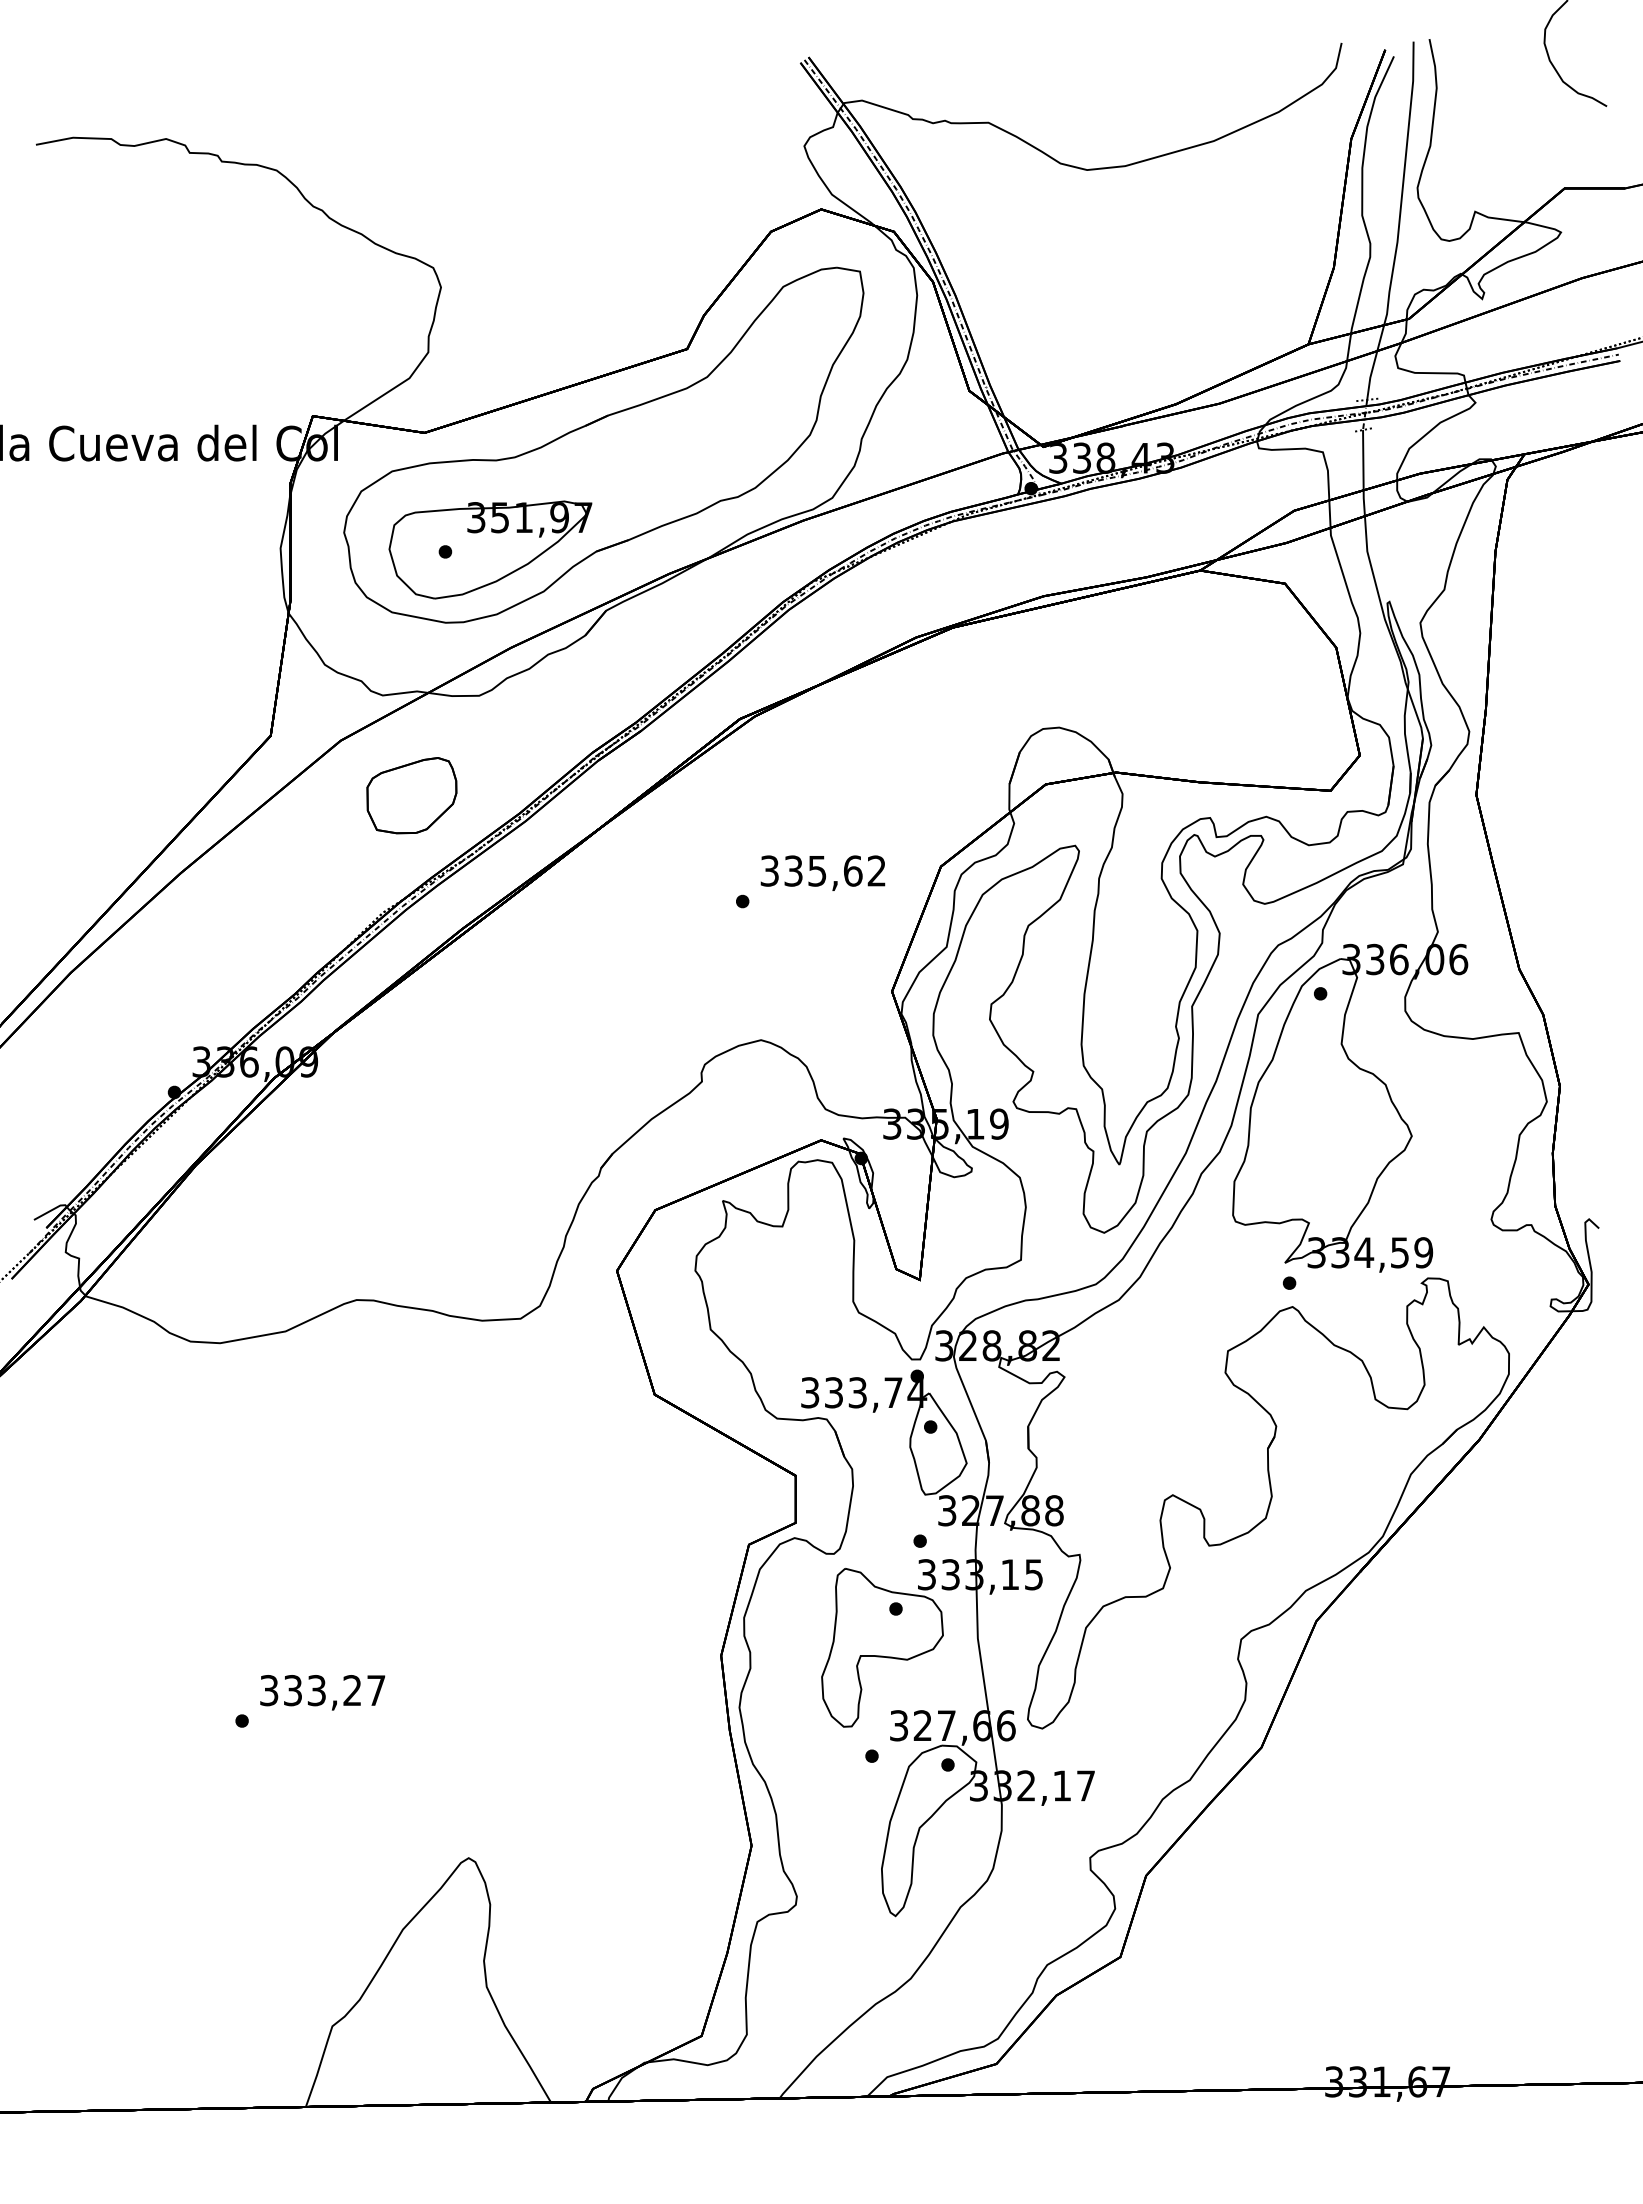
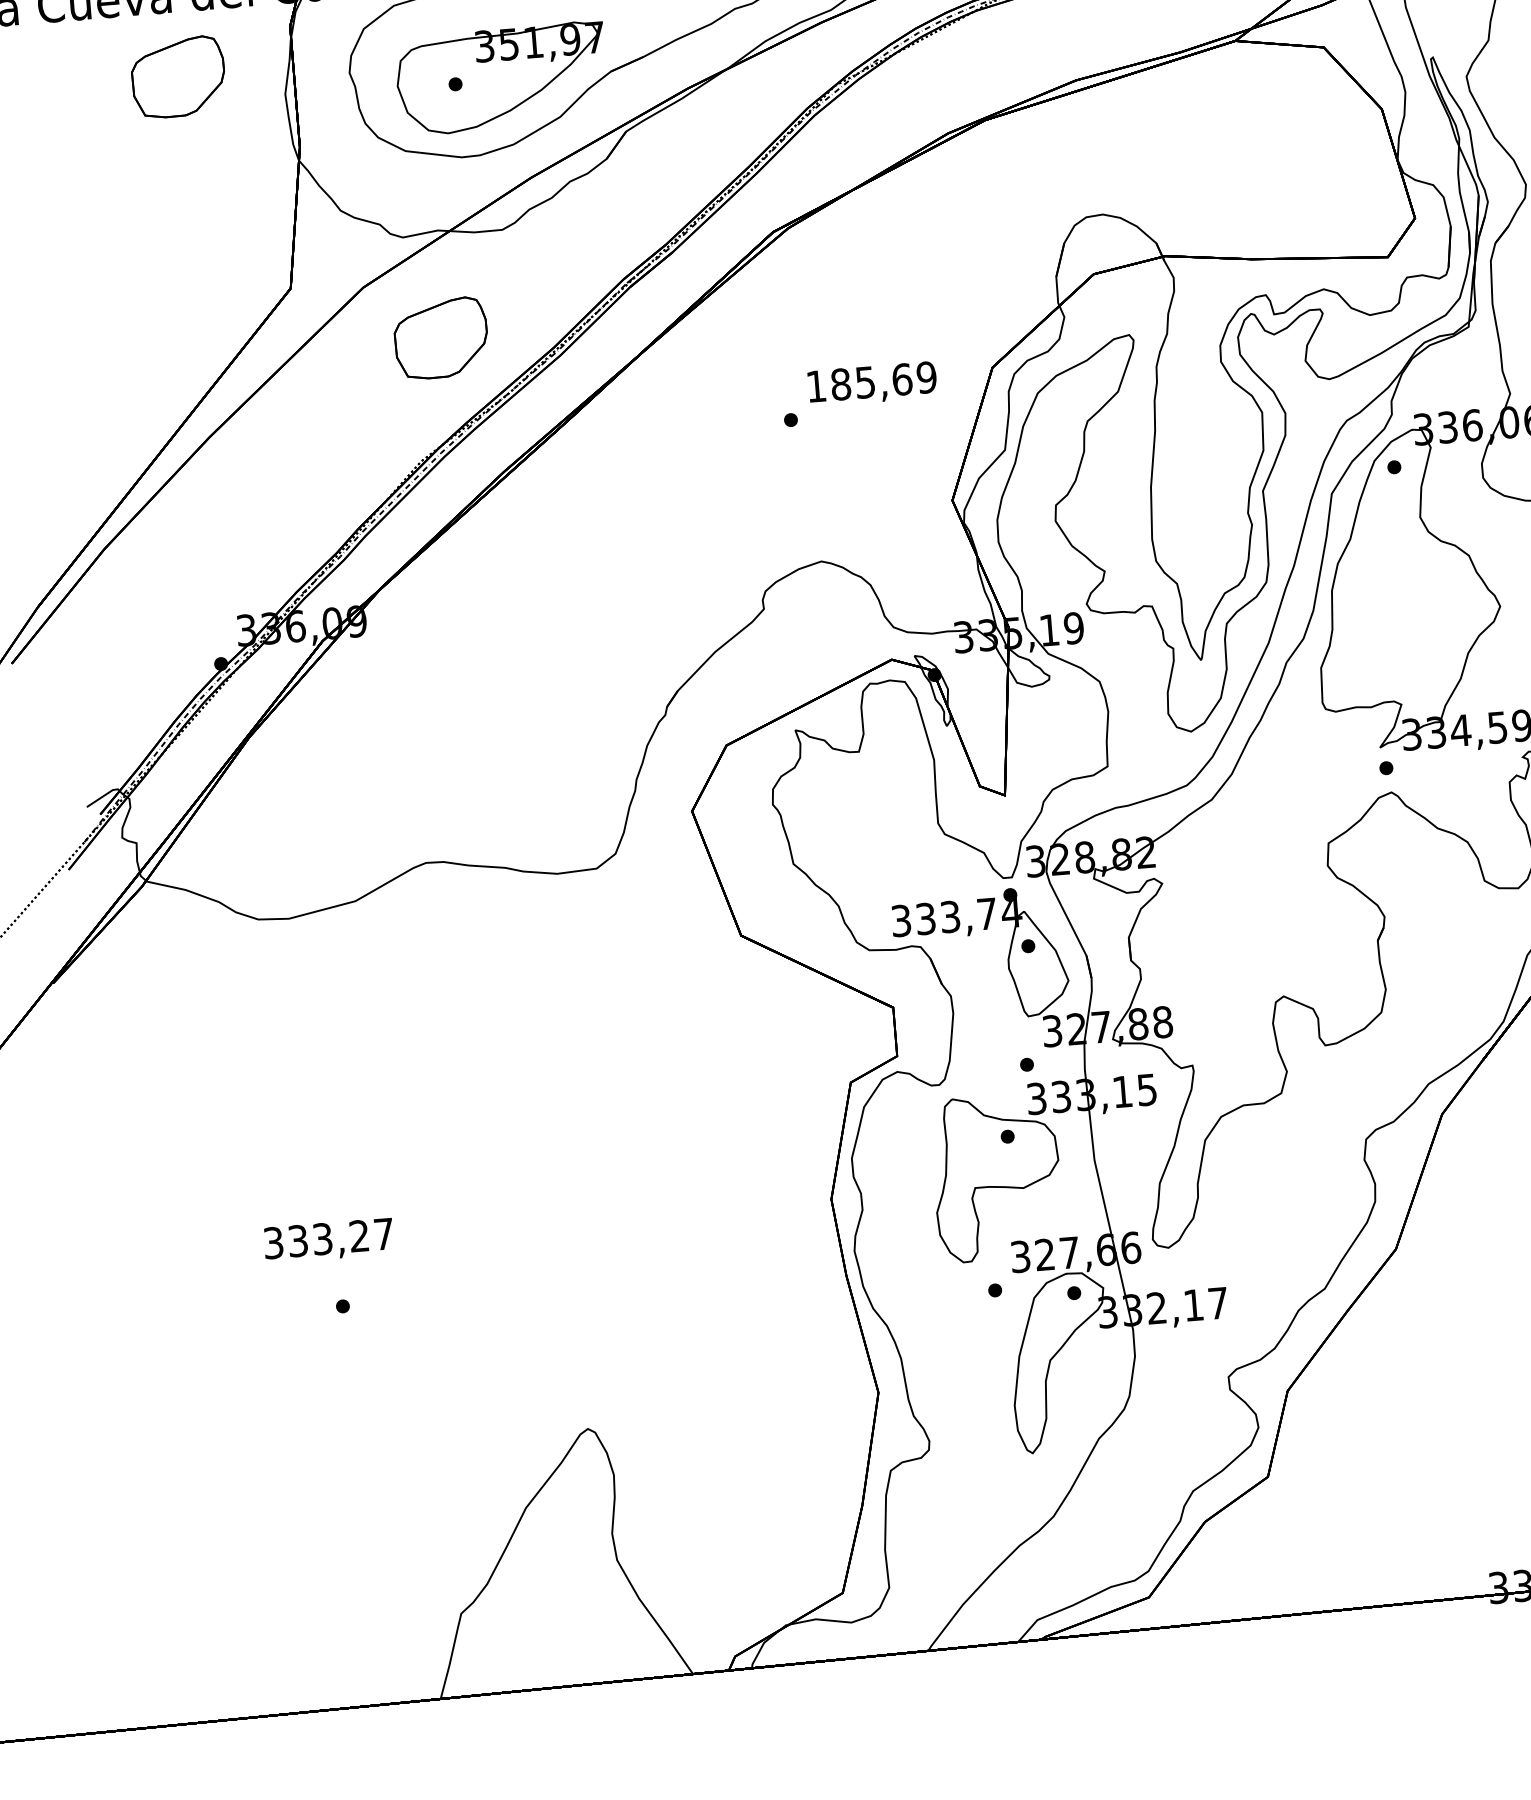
part: (178, 523) -> (178, 77), added
text: (823, 870) -> (871, 381), 335,62 -> 185,69
text: (322, 1692) -> (328, 1240), moved

